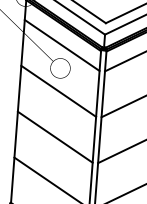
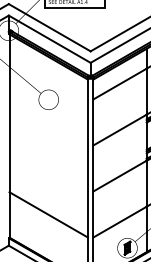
line: (61, 45) -> (48, 76), removed
line: (58, 90) -> (48, 122), removed
line: (55, 136) -> (48, 168), removed

